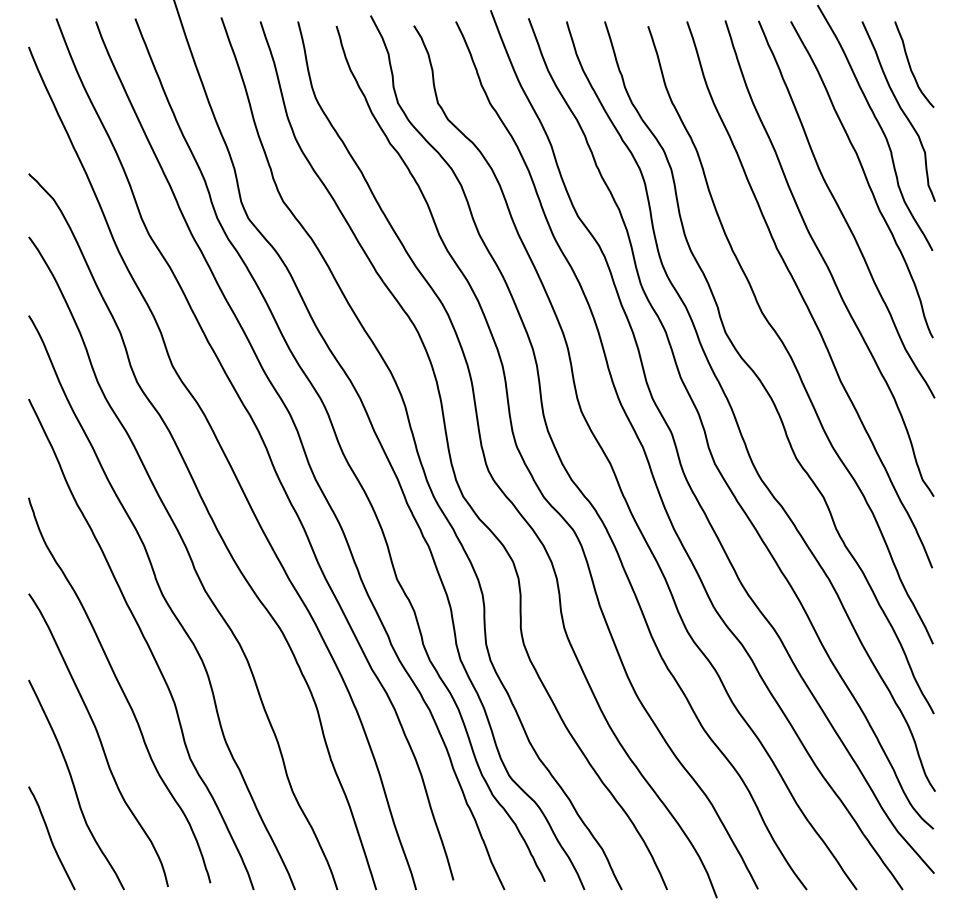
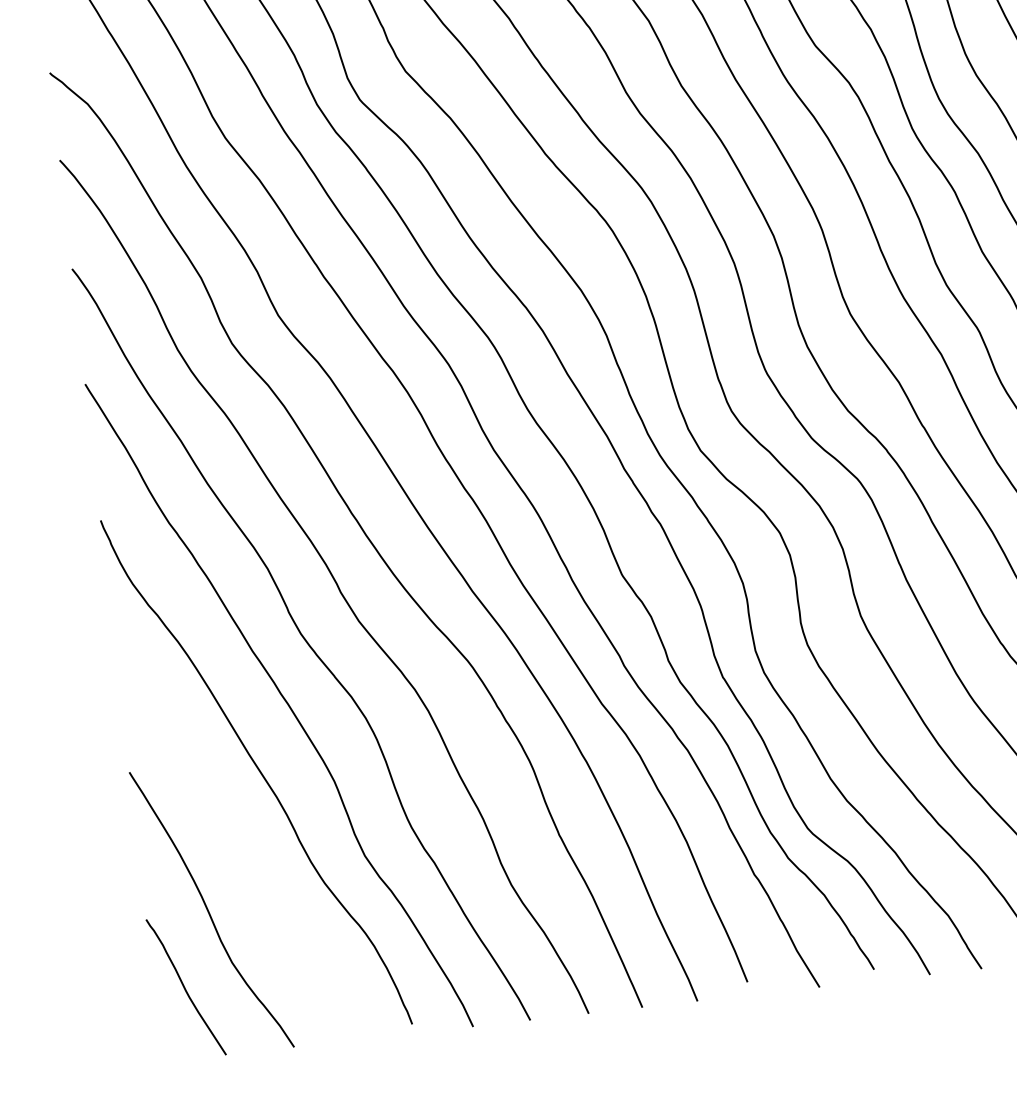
curve: (98, 738) -> (234, 842), removed

